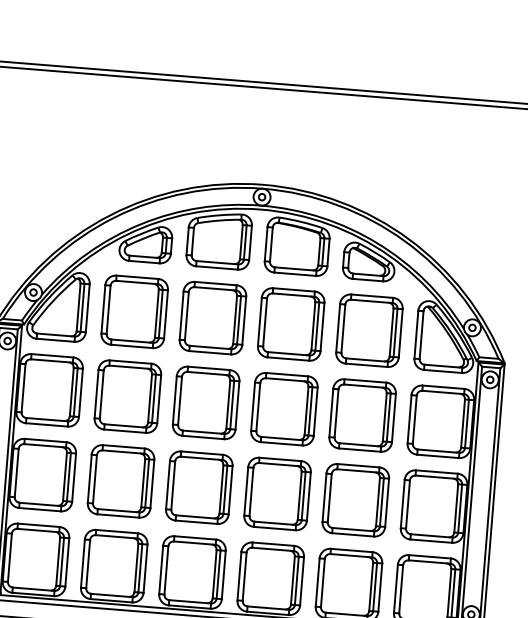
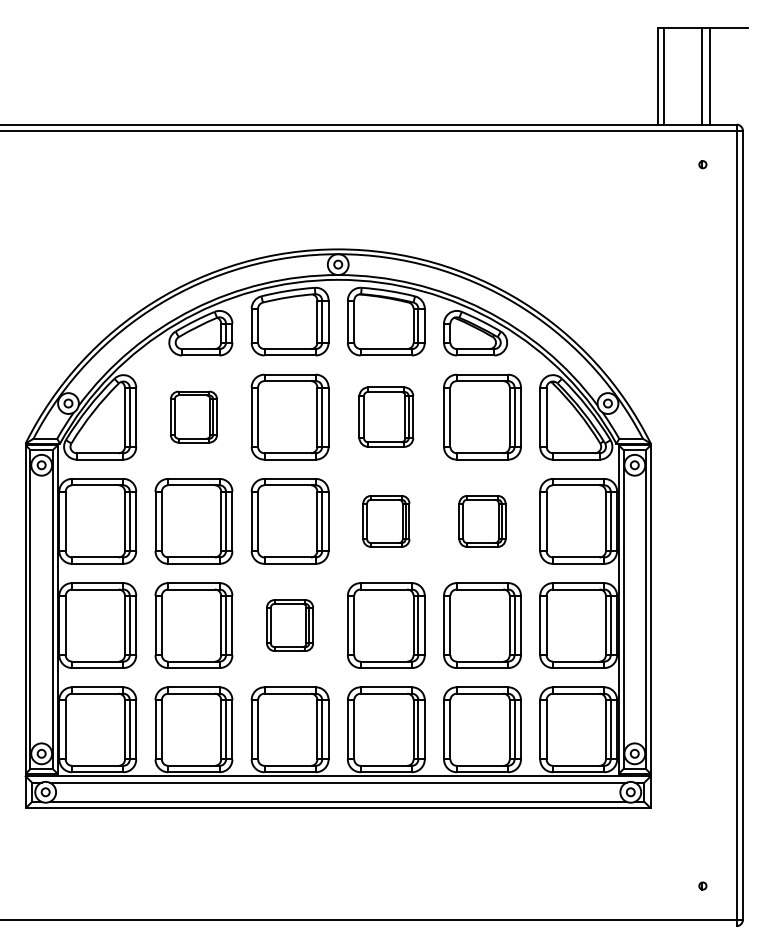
part: (134, 311) -> (193, 416), size x0.6
part: (291, 323) -> (386, 416), size x0.7
part: (284, 409) -> (386, 521), size x0.6
part: (362, 415) -> (482, 521), size x0.6
part: (198, 487) -> (289, 625), size x0.6

